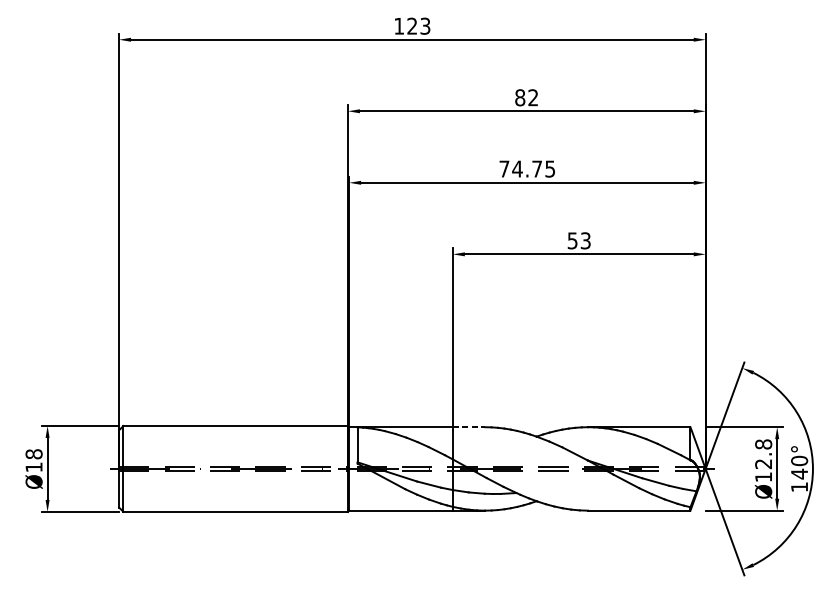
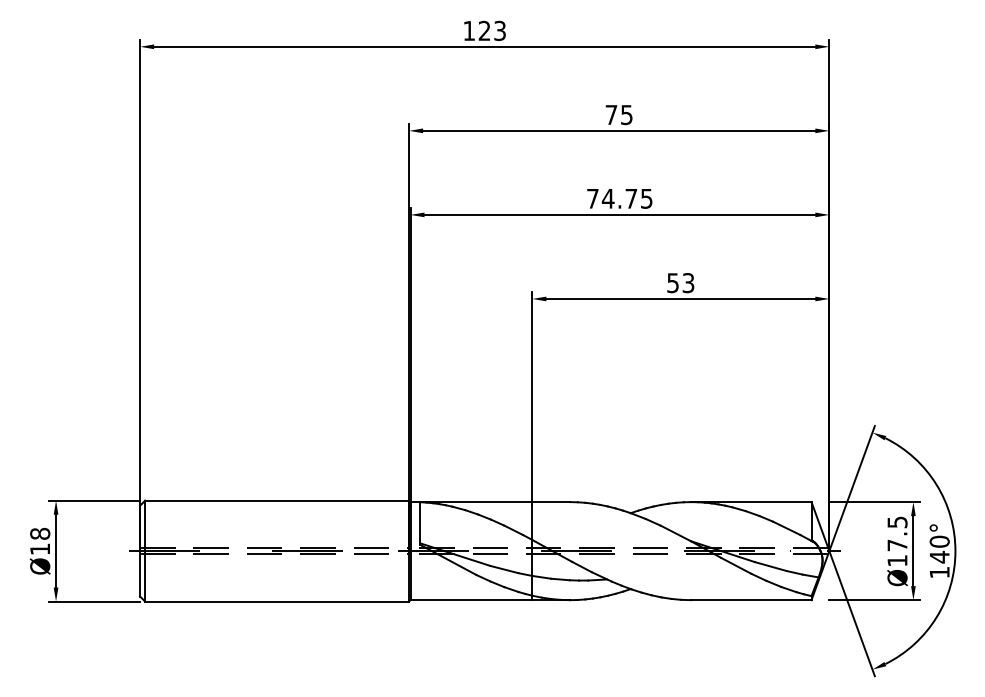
text: (526, 97) -> (618, 114), 82 -> 75
line: (469, 427) -> (551, 502), dashed -> solid
text: (763, 453) -> (897, 533), Ø12.8 -> Ø17.5

